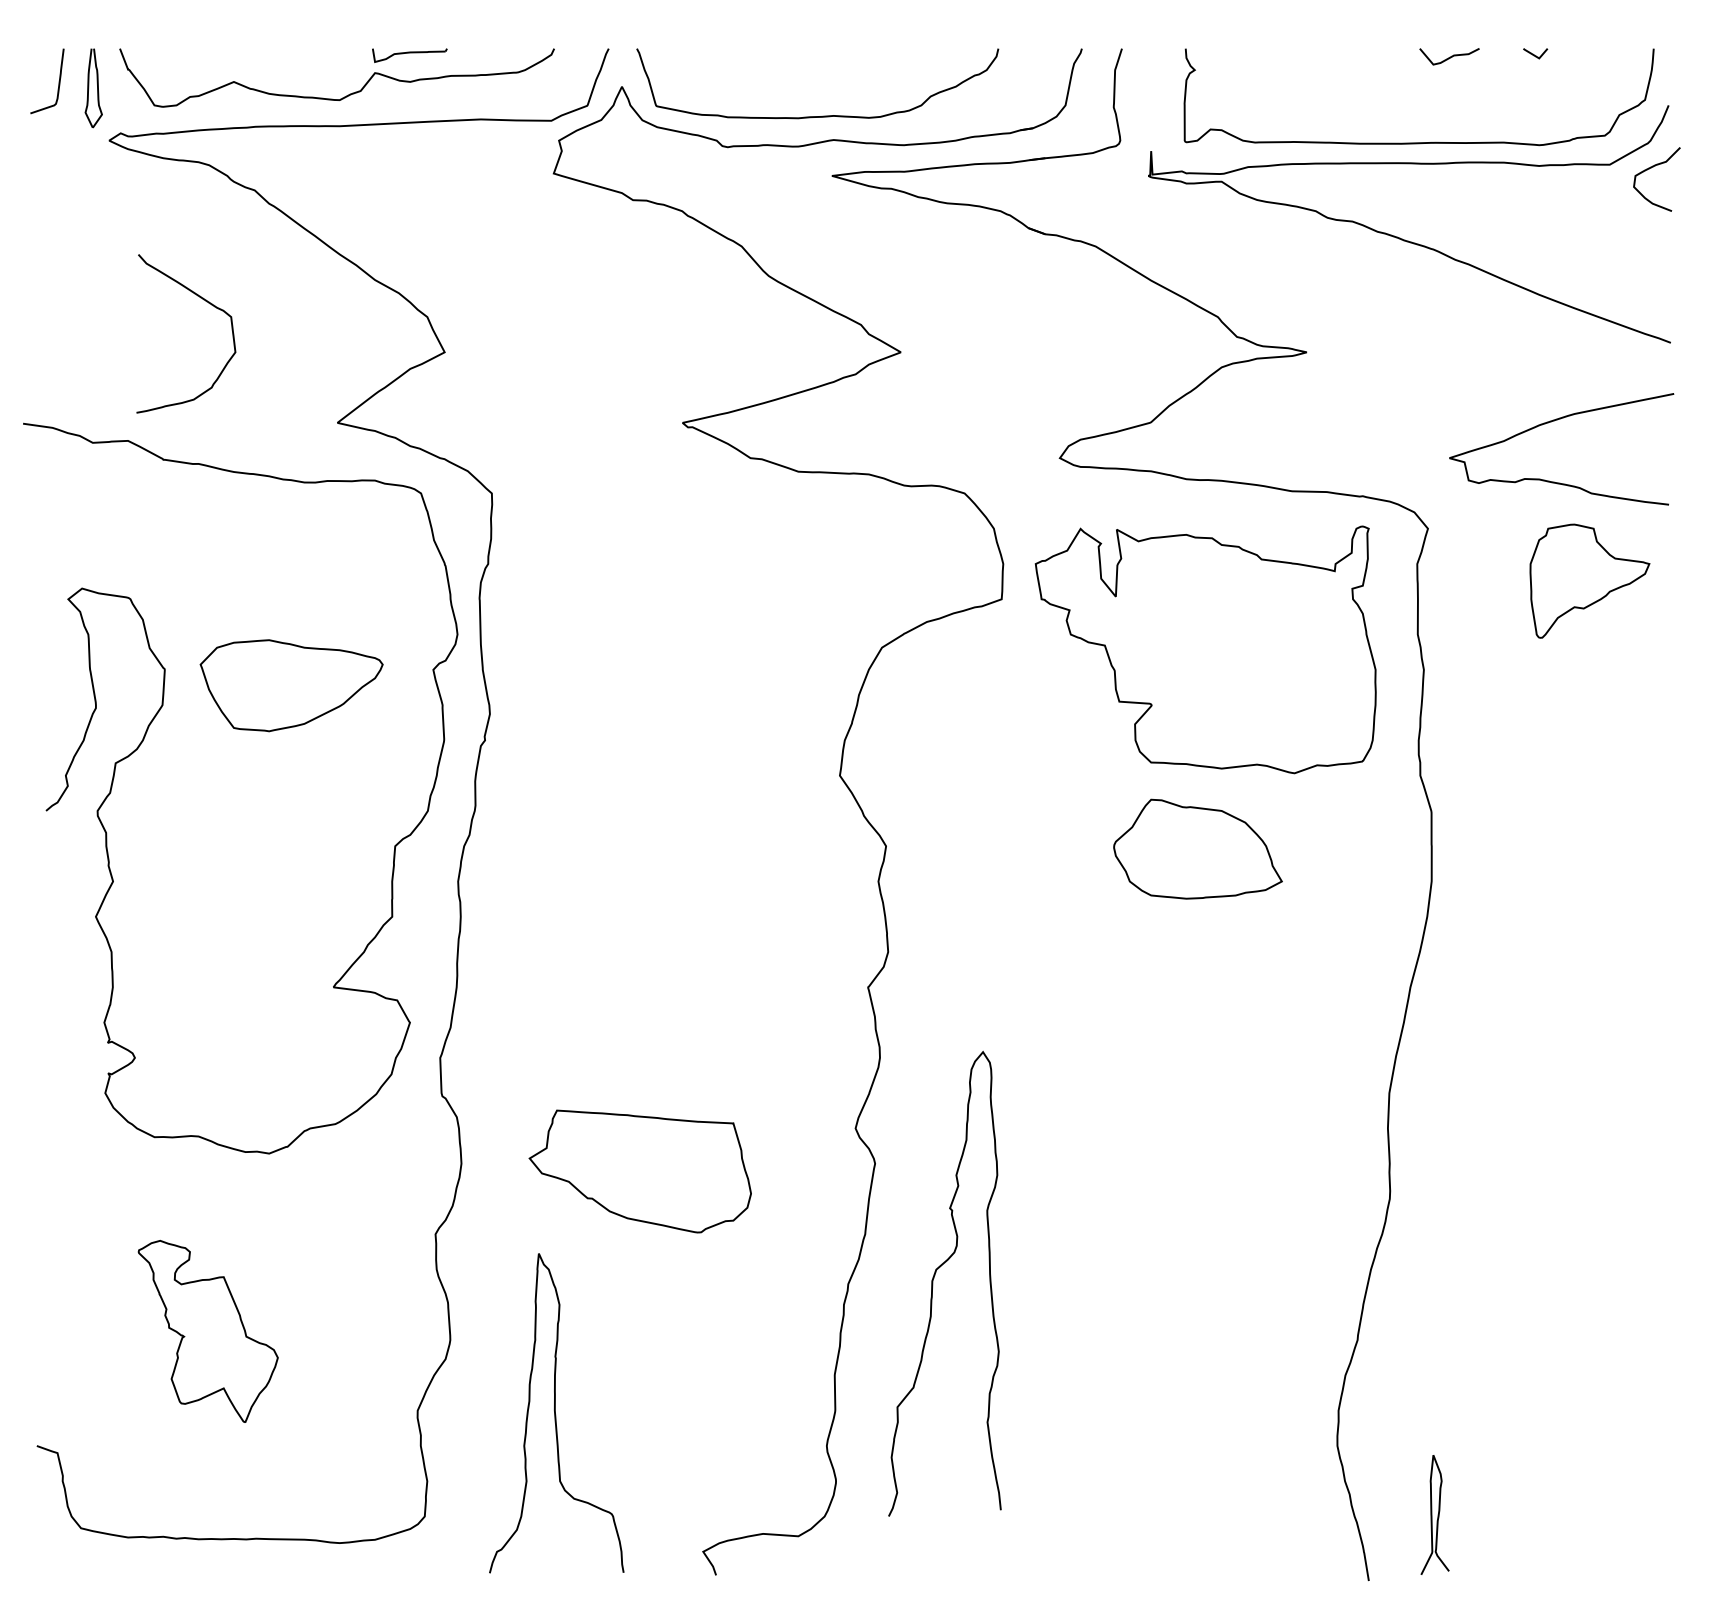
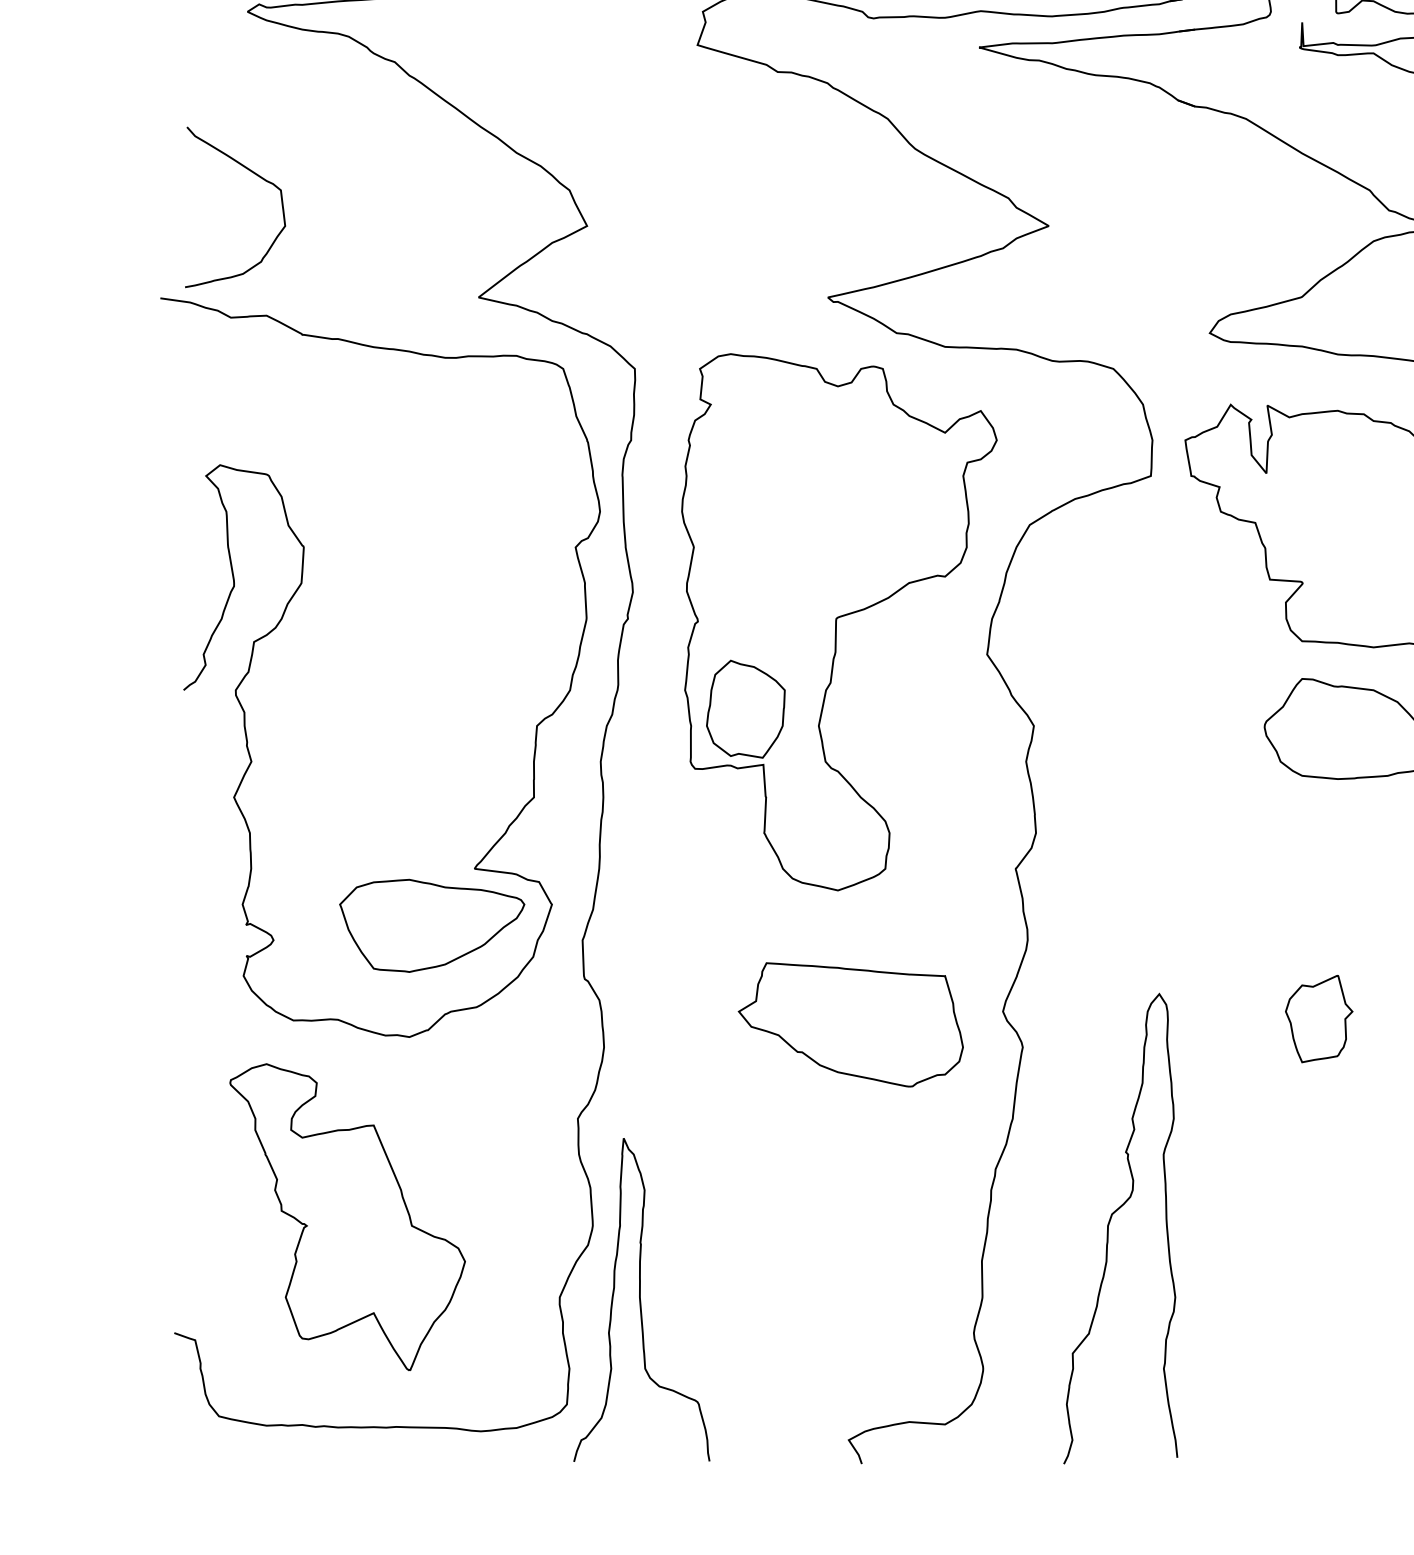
curve: (203, 300) -> (252, 173), moved
part: (291, 685) -> (432, 925), moved
part: (693, 743) -> (838, 621), added
part: (1167, 1135) -> (1318, 1018), added
part: (639, 1171) -> (850, 1024), moved
curve: (933, 1283) -> (1109, 1228), moved
part: (208, 1331) -> (348, 1217), size x1.67
curve: (555, 1413) -> (640, 1300), moved

